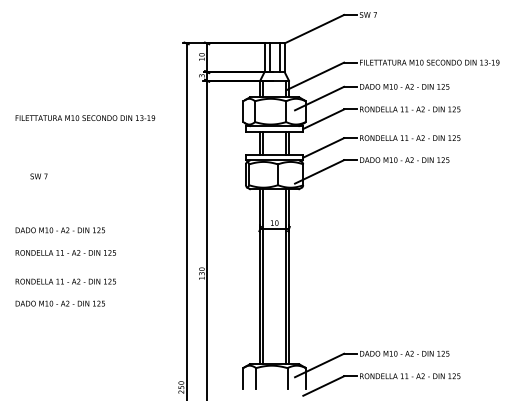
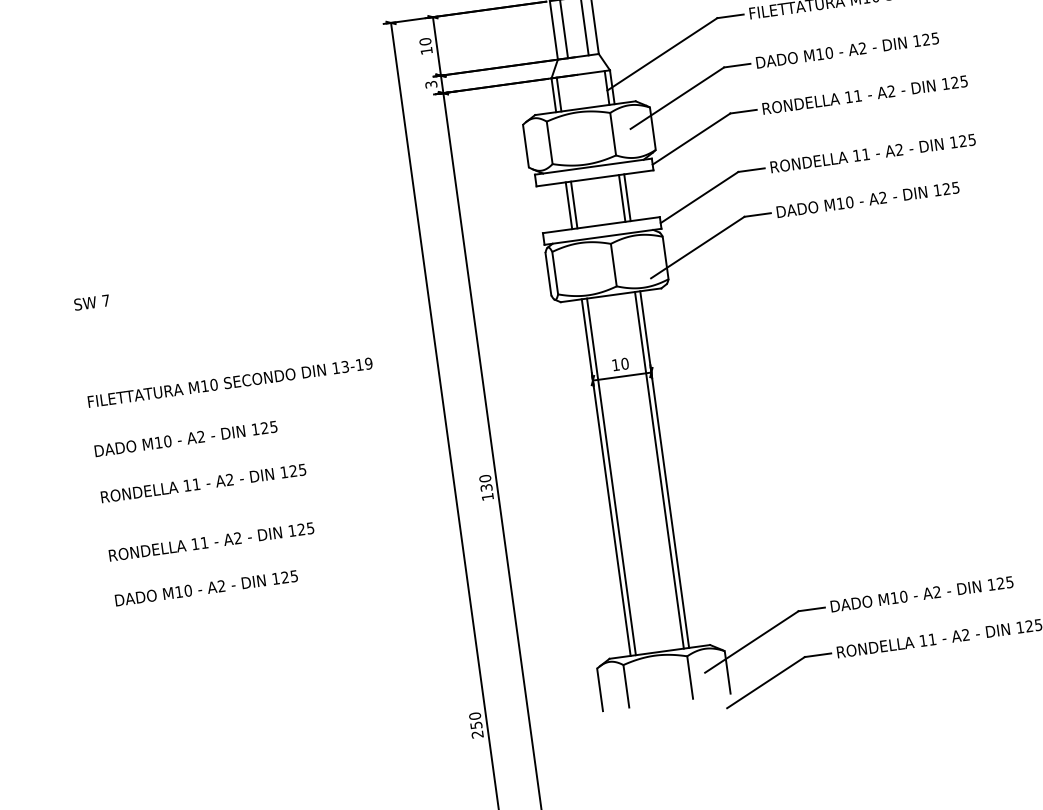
text: (85, 117) -> (230, 381), moved
text: (38, 176) -> (90, 302), moved

